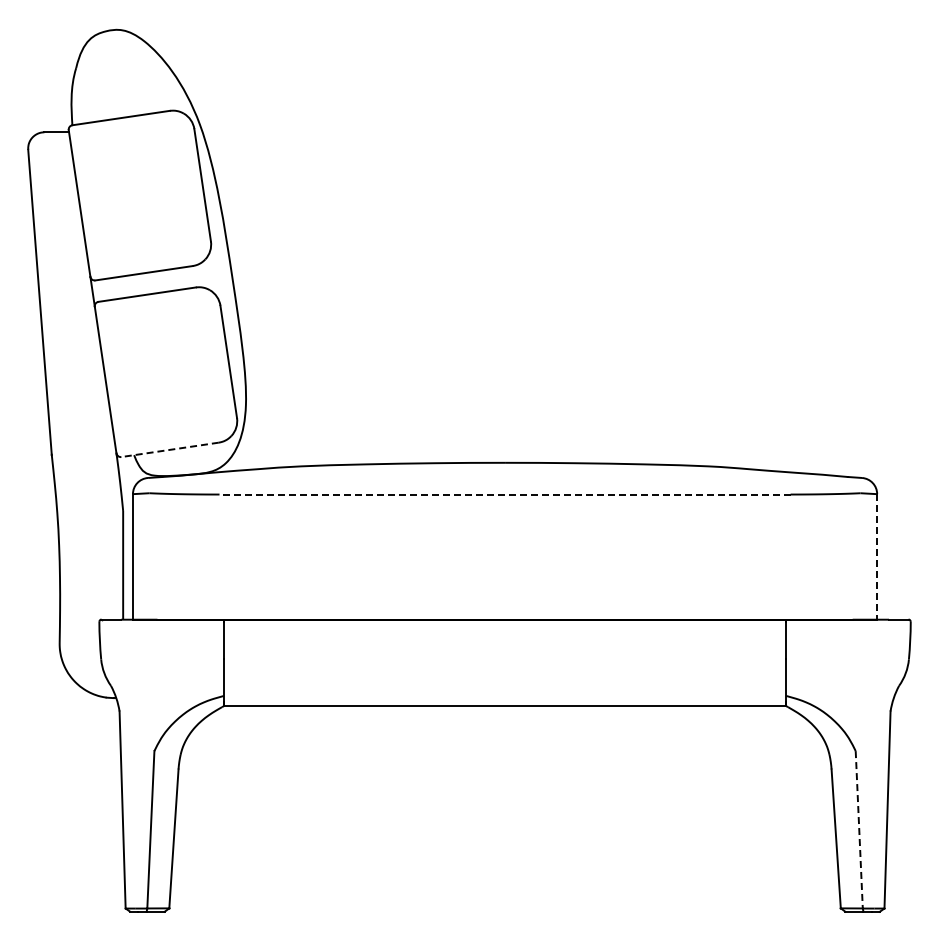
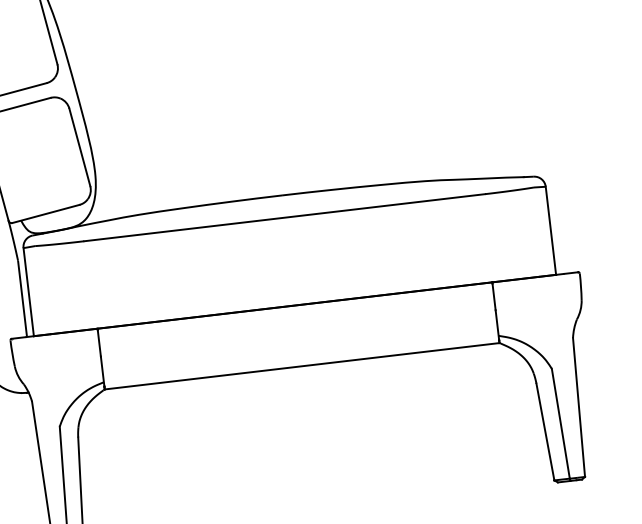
line: (169, 449) -> (45, 213), dashed -> solid
line: (505, 494) -> (284, 217), dashed -> solid
line: (877, 556) -> (551, 230), dashed -> solid
line: (859, 829) -> (560, 423), dashed -> solid

